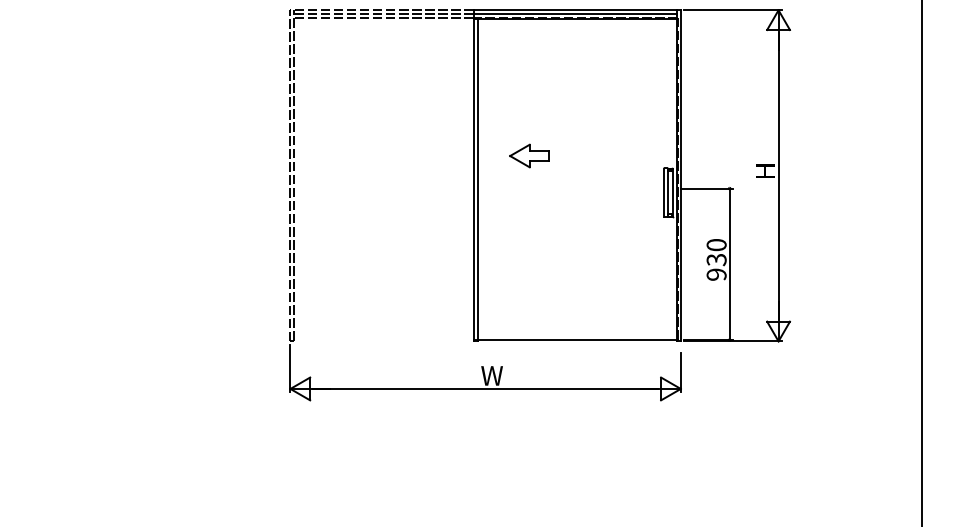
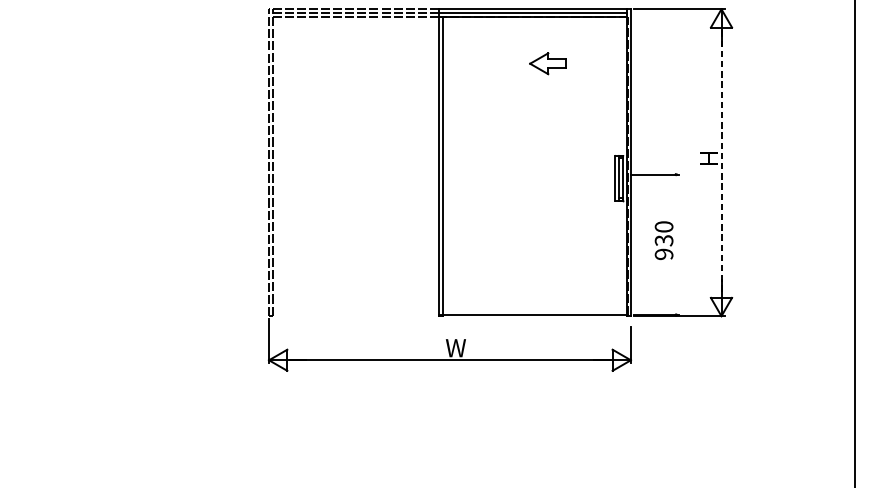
part: (529, 155) -> (548, 63), moved
line: (778, 175) -> (721, 162), solid -> dashed
line: (729, 264) -> (676, 244), removed

